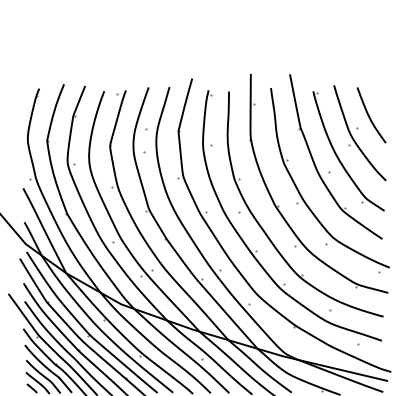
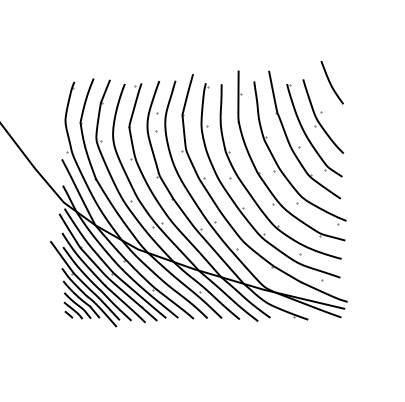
curve: (369, 115) -> (330, 82), moved

